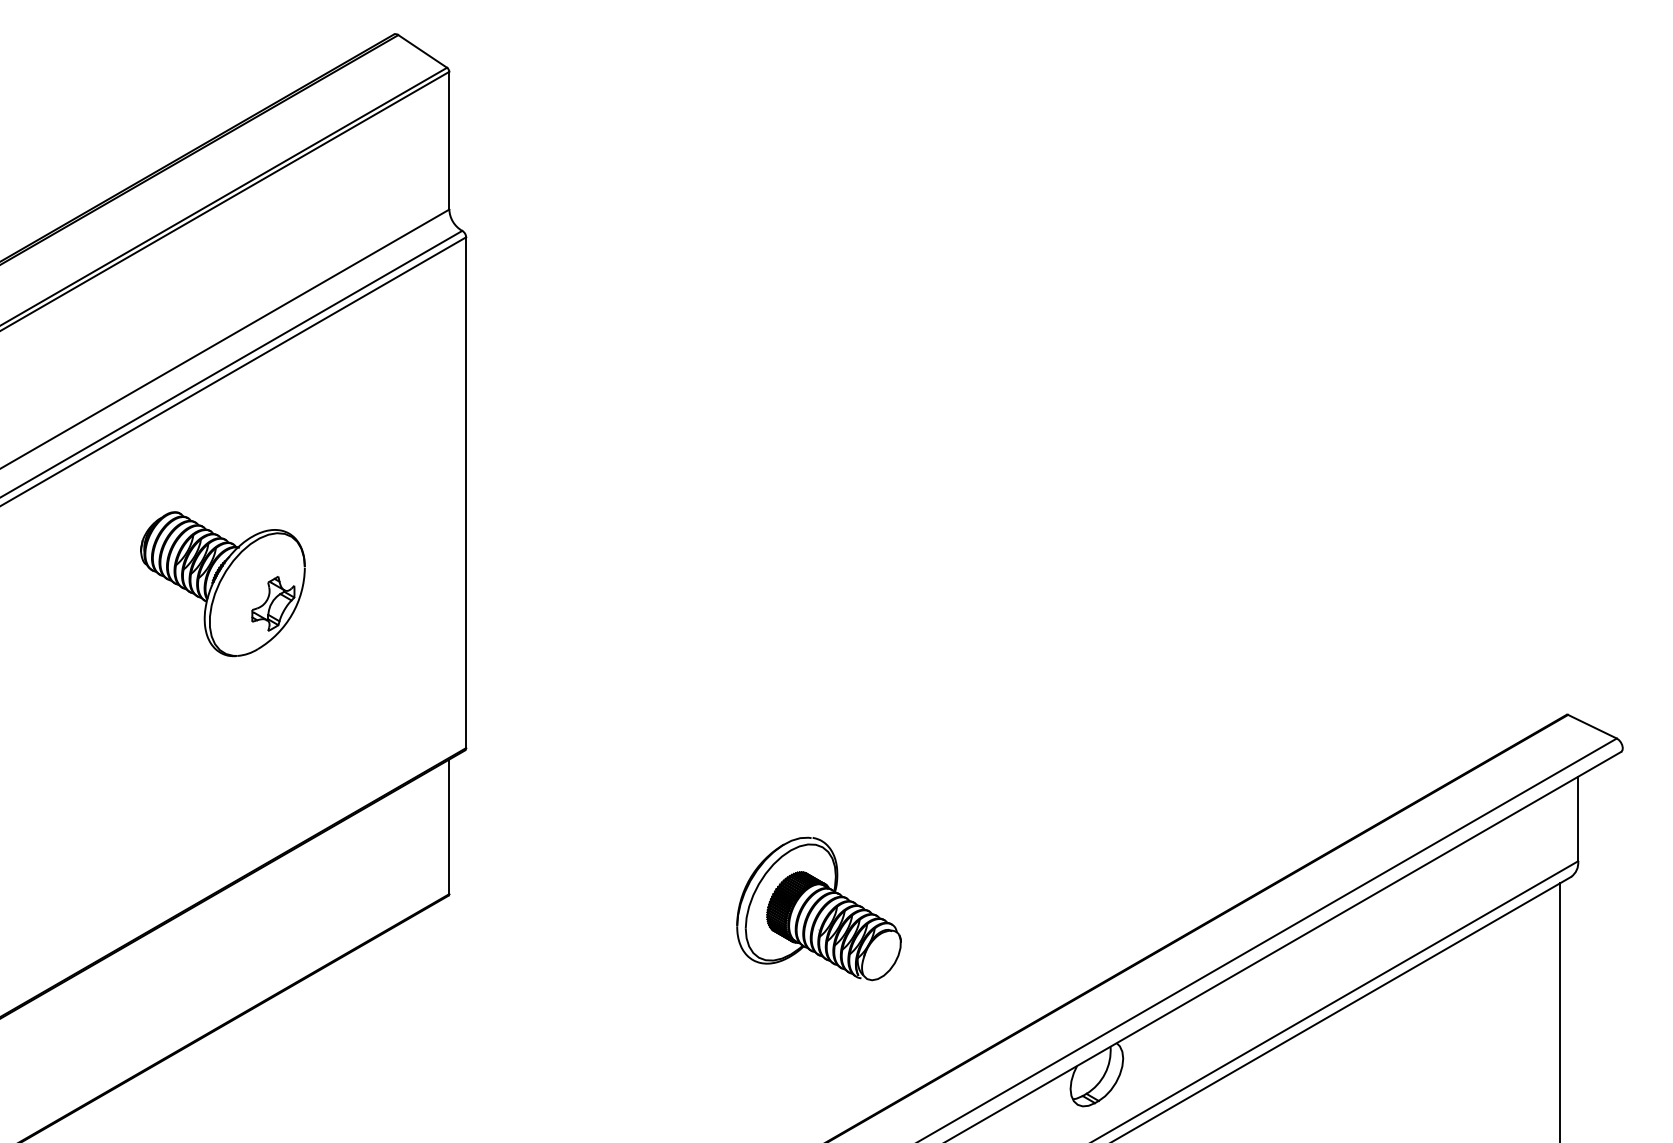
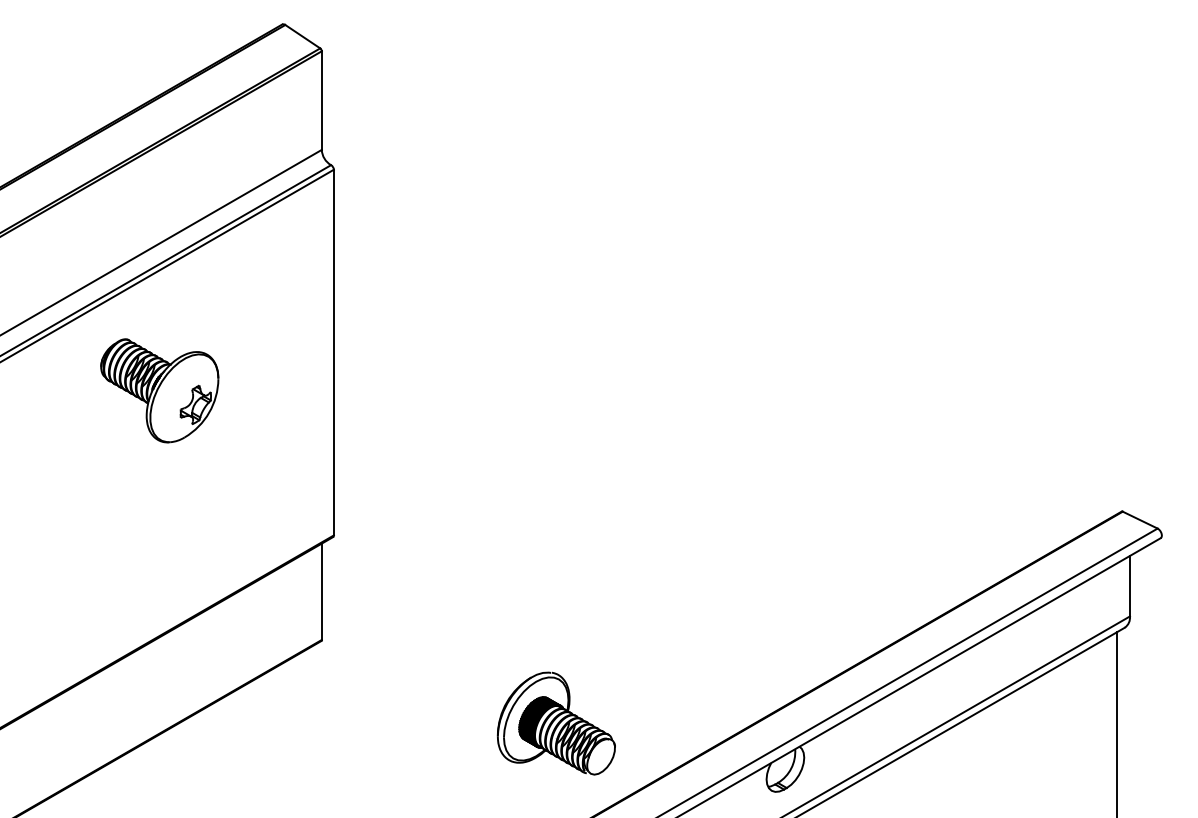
part: (222, 584) -> (159, 391), moved
part: (818, 908) -> (556, 723), moved

